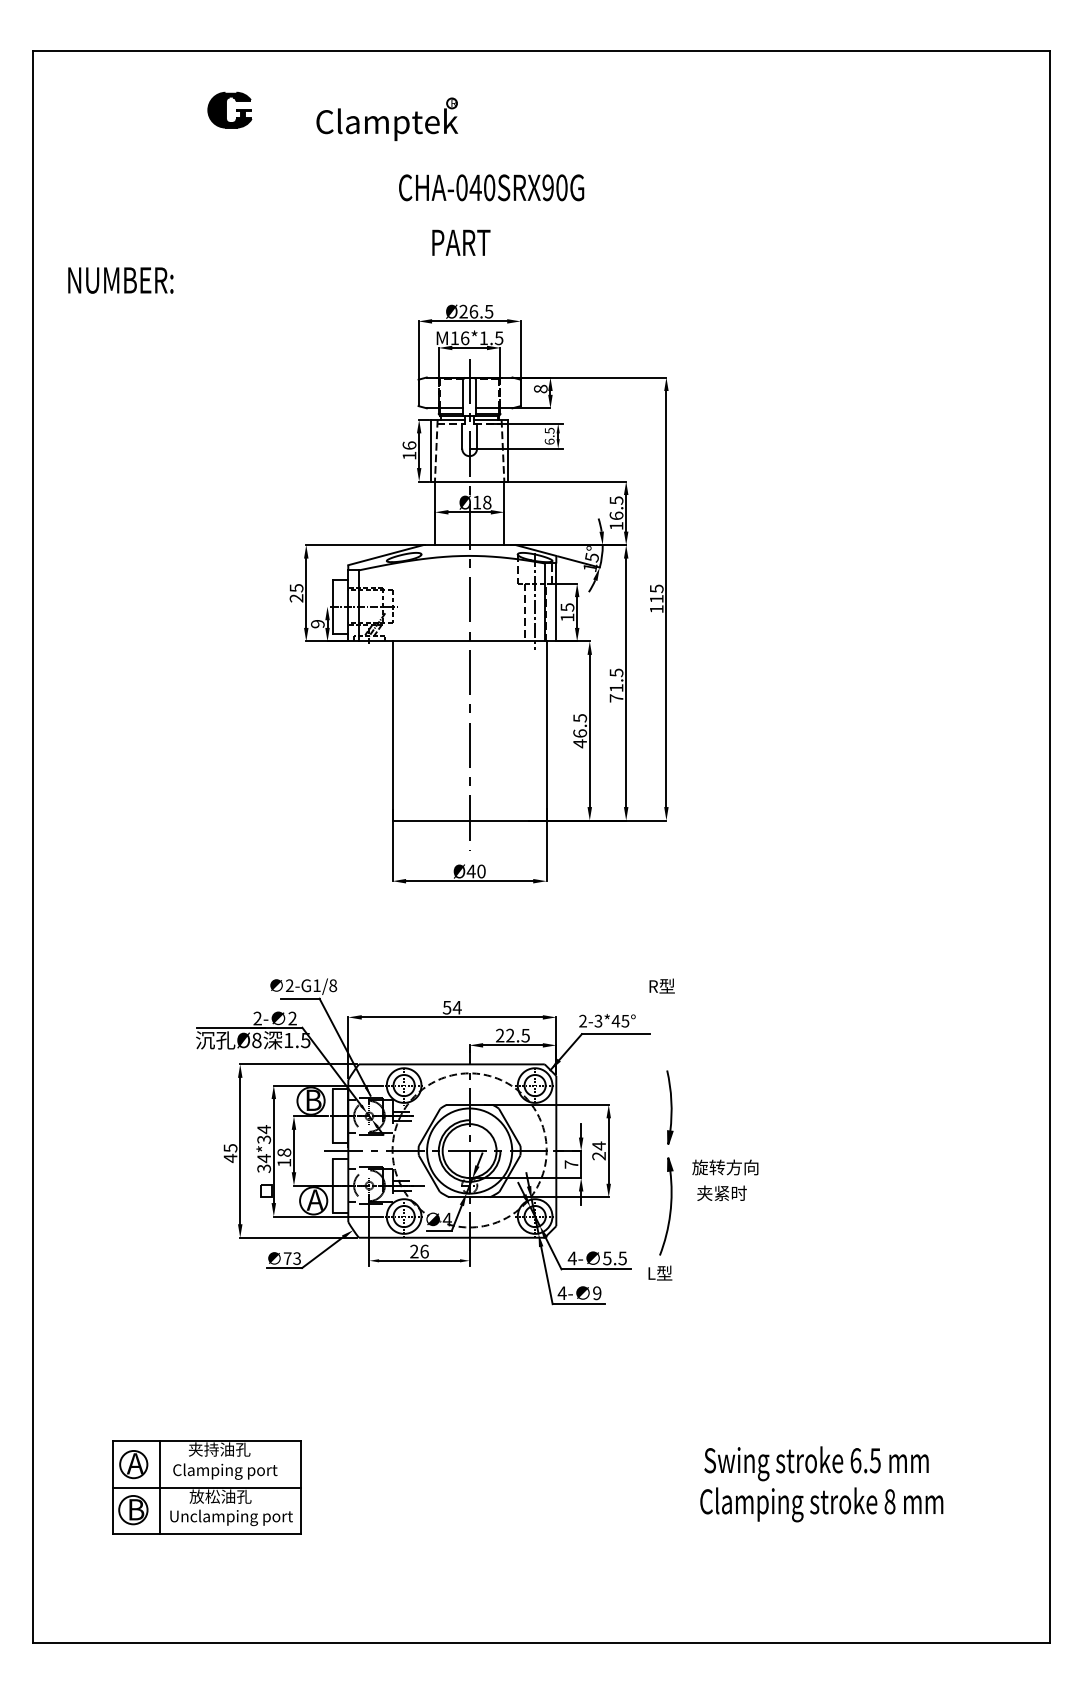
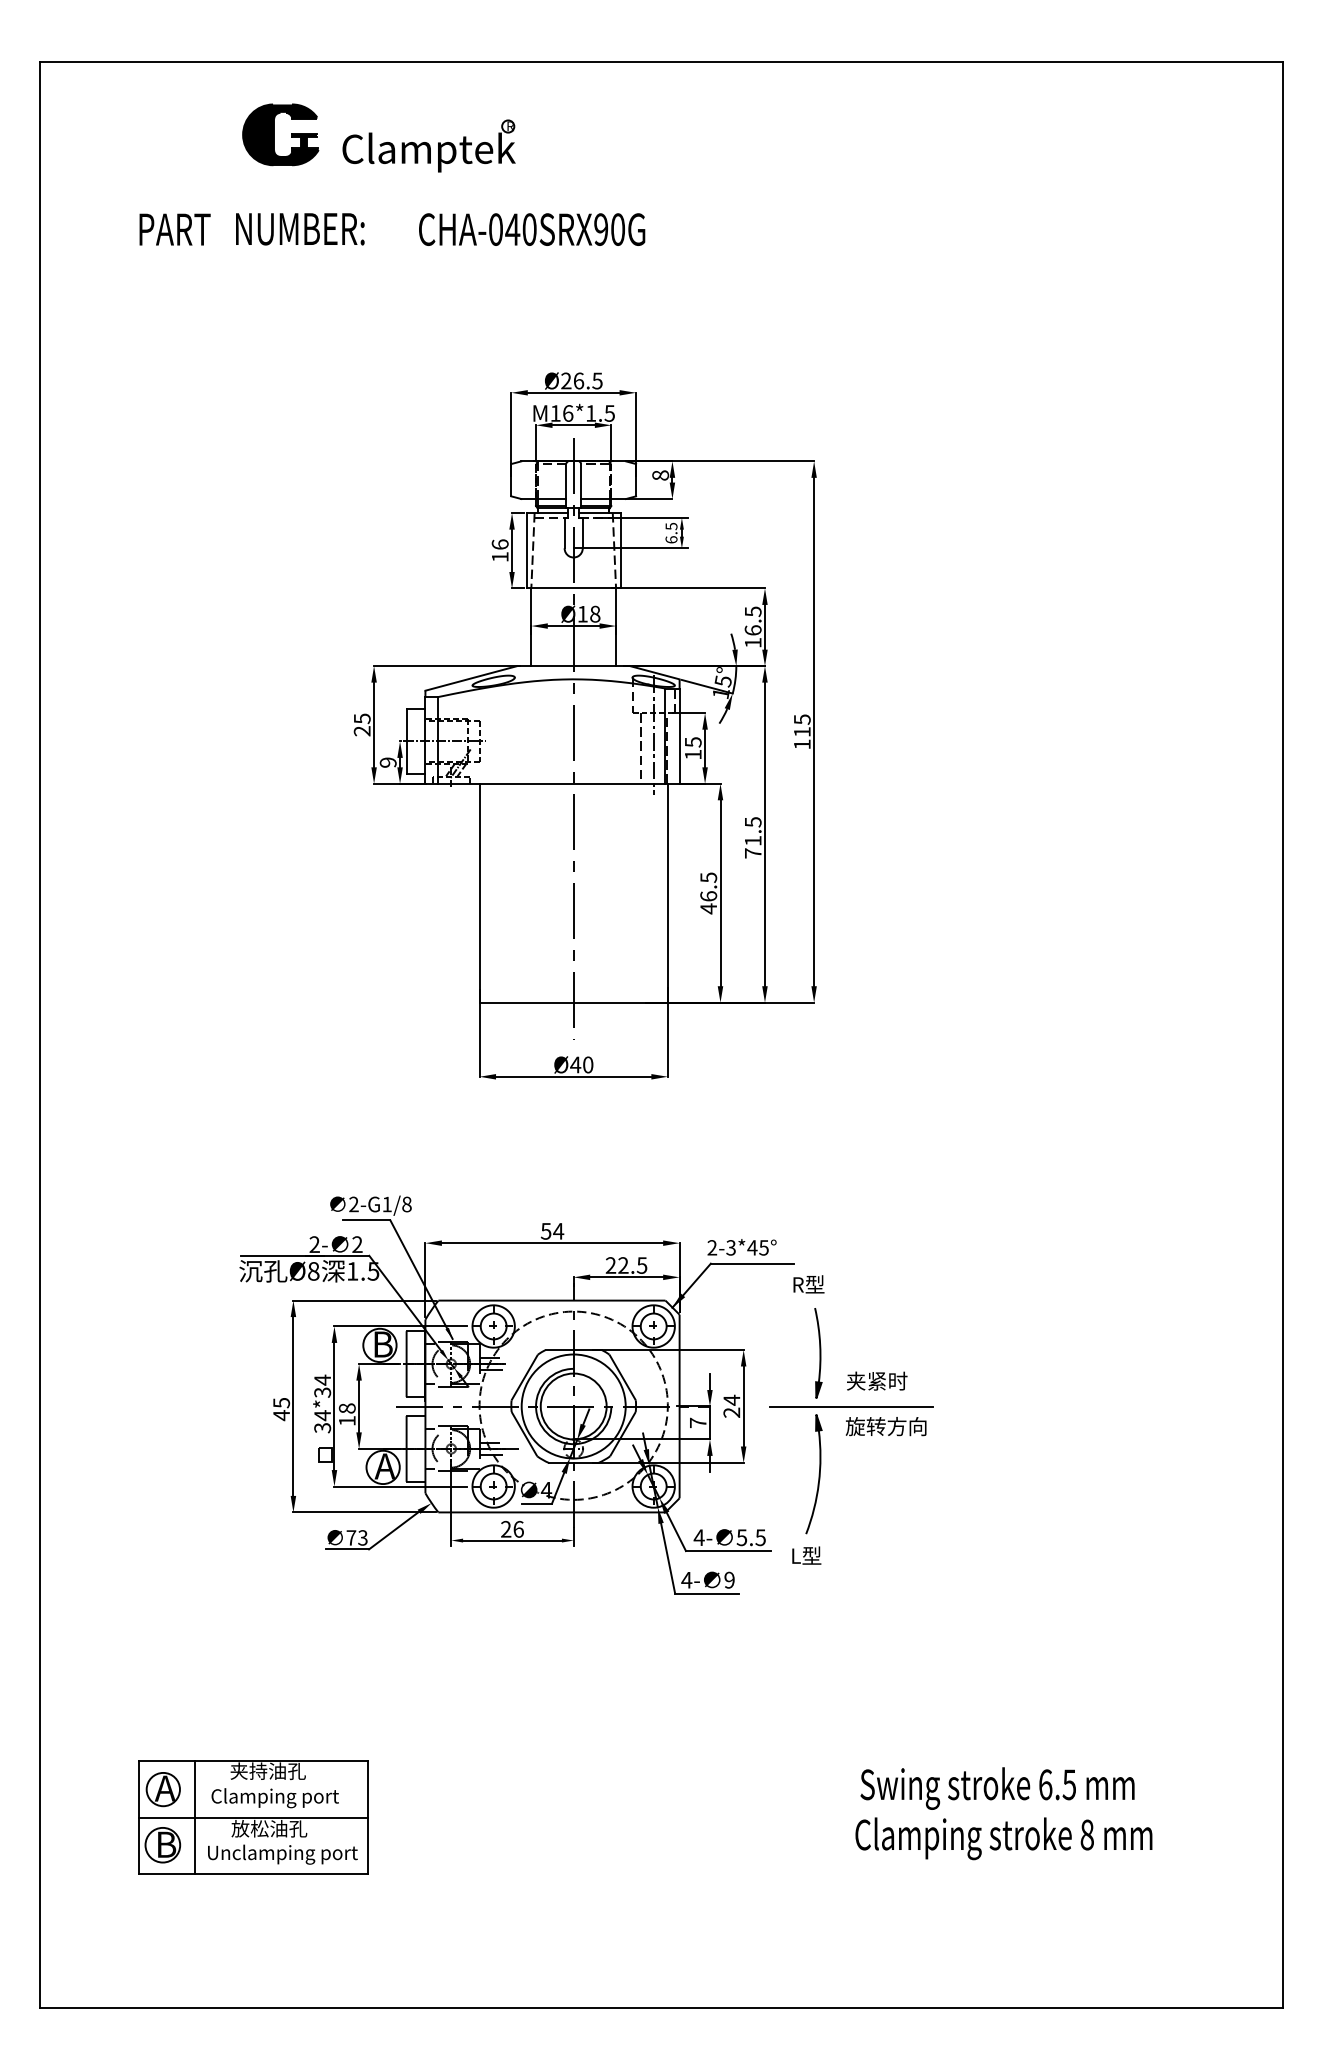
part: (229, 109) -> (280, 133), size x1.43
part: (387, 119) -> (429, 146), moved
text: (491, 187) -> (531, 229), moved
text: (461, 242) -> (175, 229), moved
text: (120, 280) -> (299, 229), moved
text: (661, 985) -> (808, 1283), moved
line: (697, 1151) -> (852, 1407), added
text: (721, 1193) -> (876, 1381), moved

